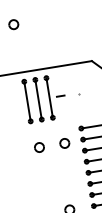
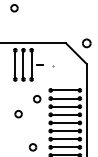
part: (39, 148) -> (18, 114), moved

